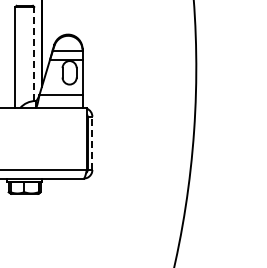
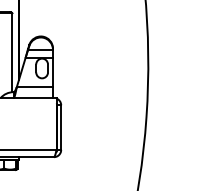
line: (34, 53) -> (12, 52), dashed -> solid
line: (92, 143) -> (61, 127), dashed -> solid

